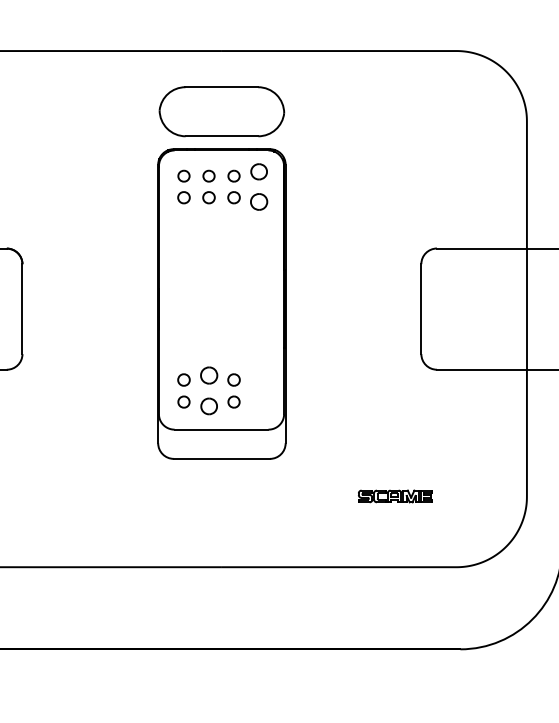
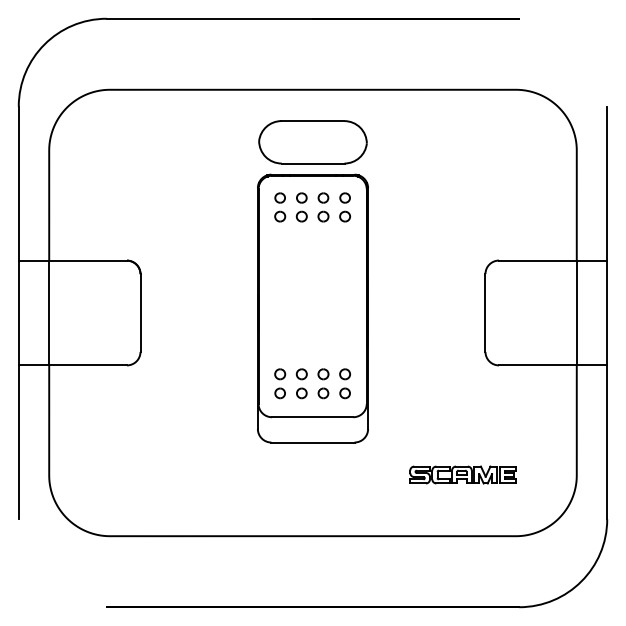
part: (258, 187) -> (344, 207), size x0.71
part: (208, 390) -> (301, 383), size x0.71
part: (258, 390) -> (344, 383), added
part: (394, 495) -> (462, 474), size x1.67

